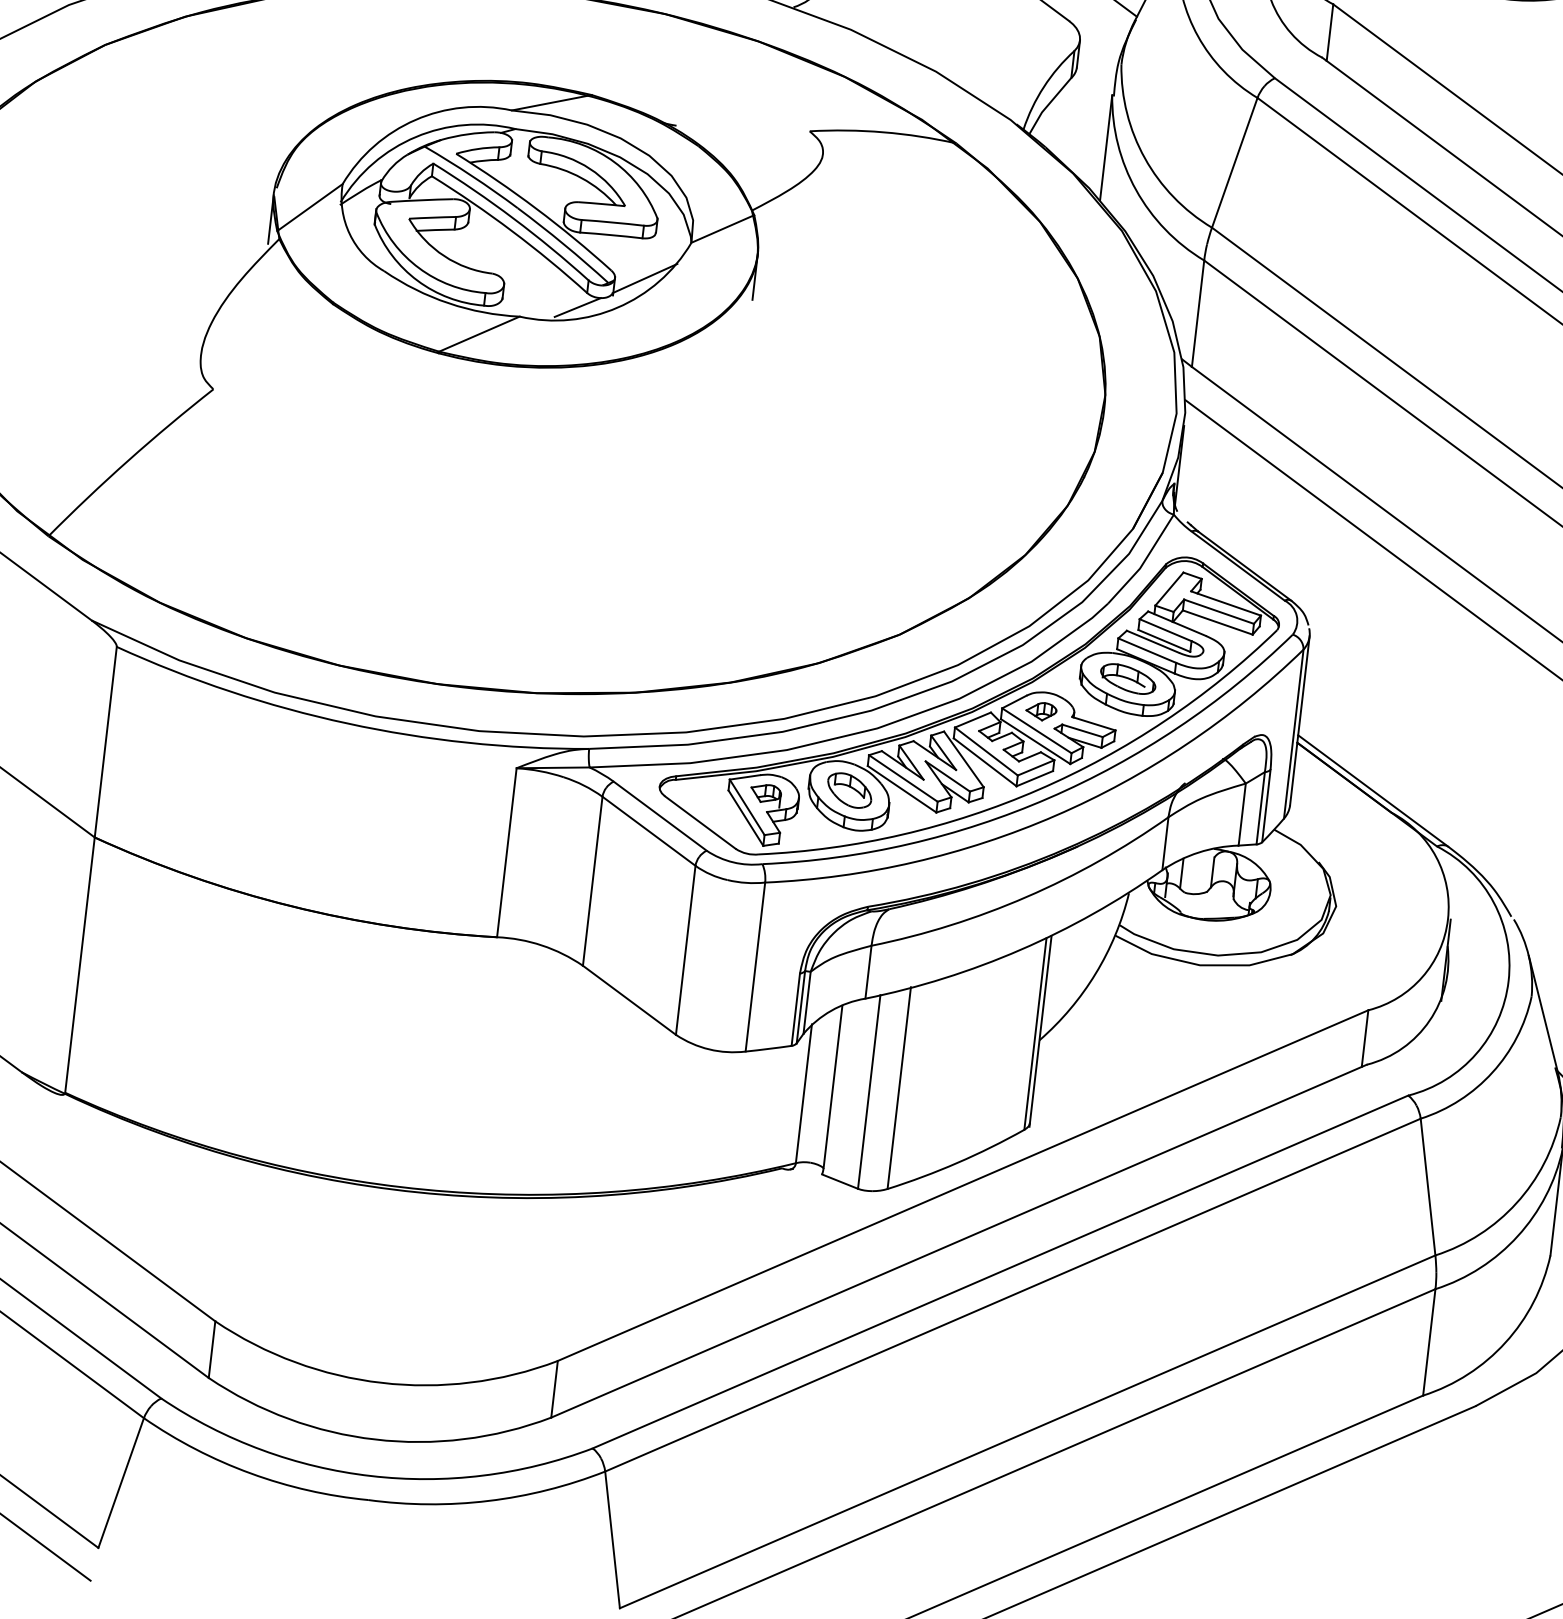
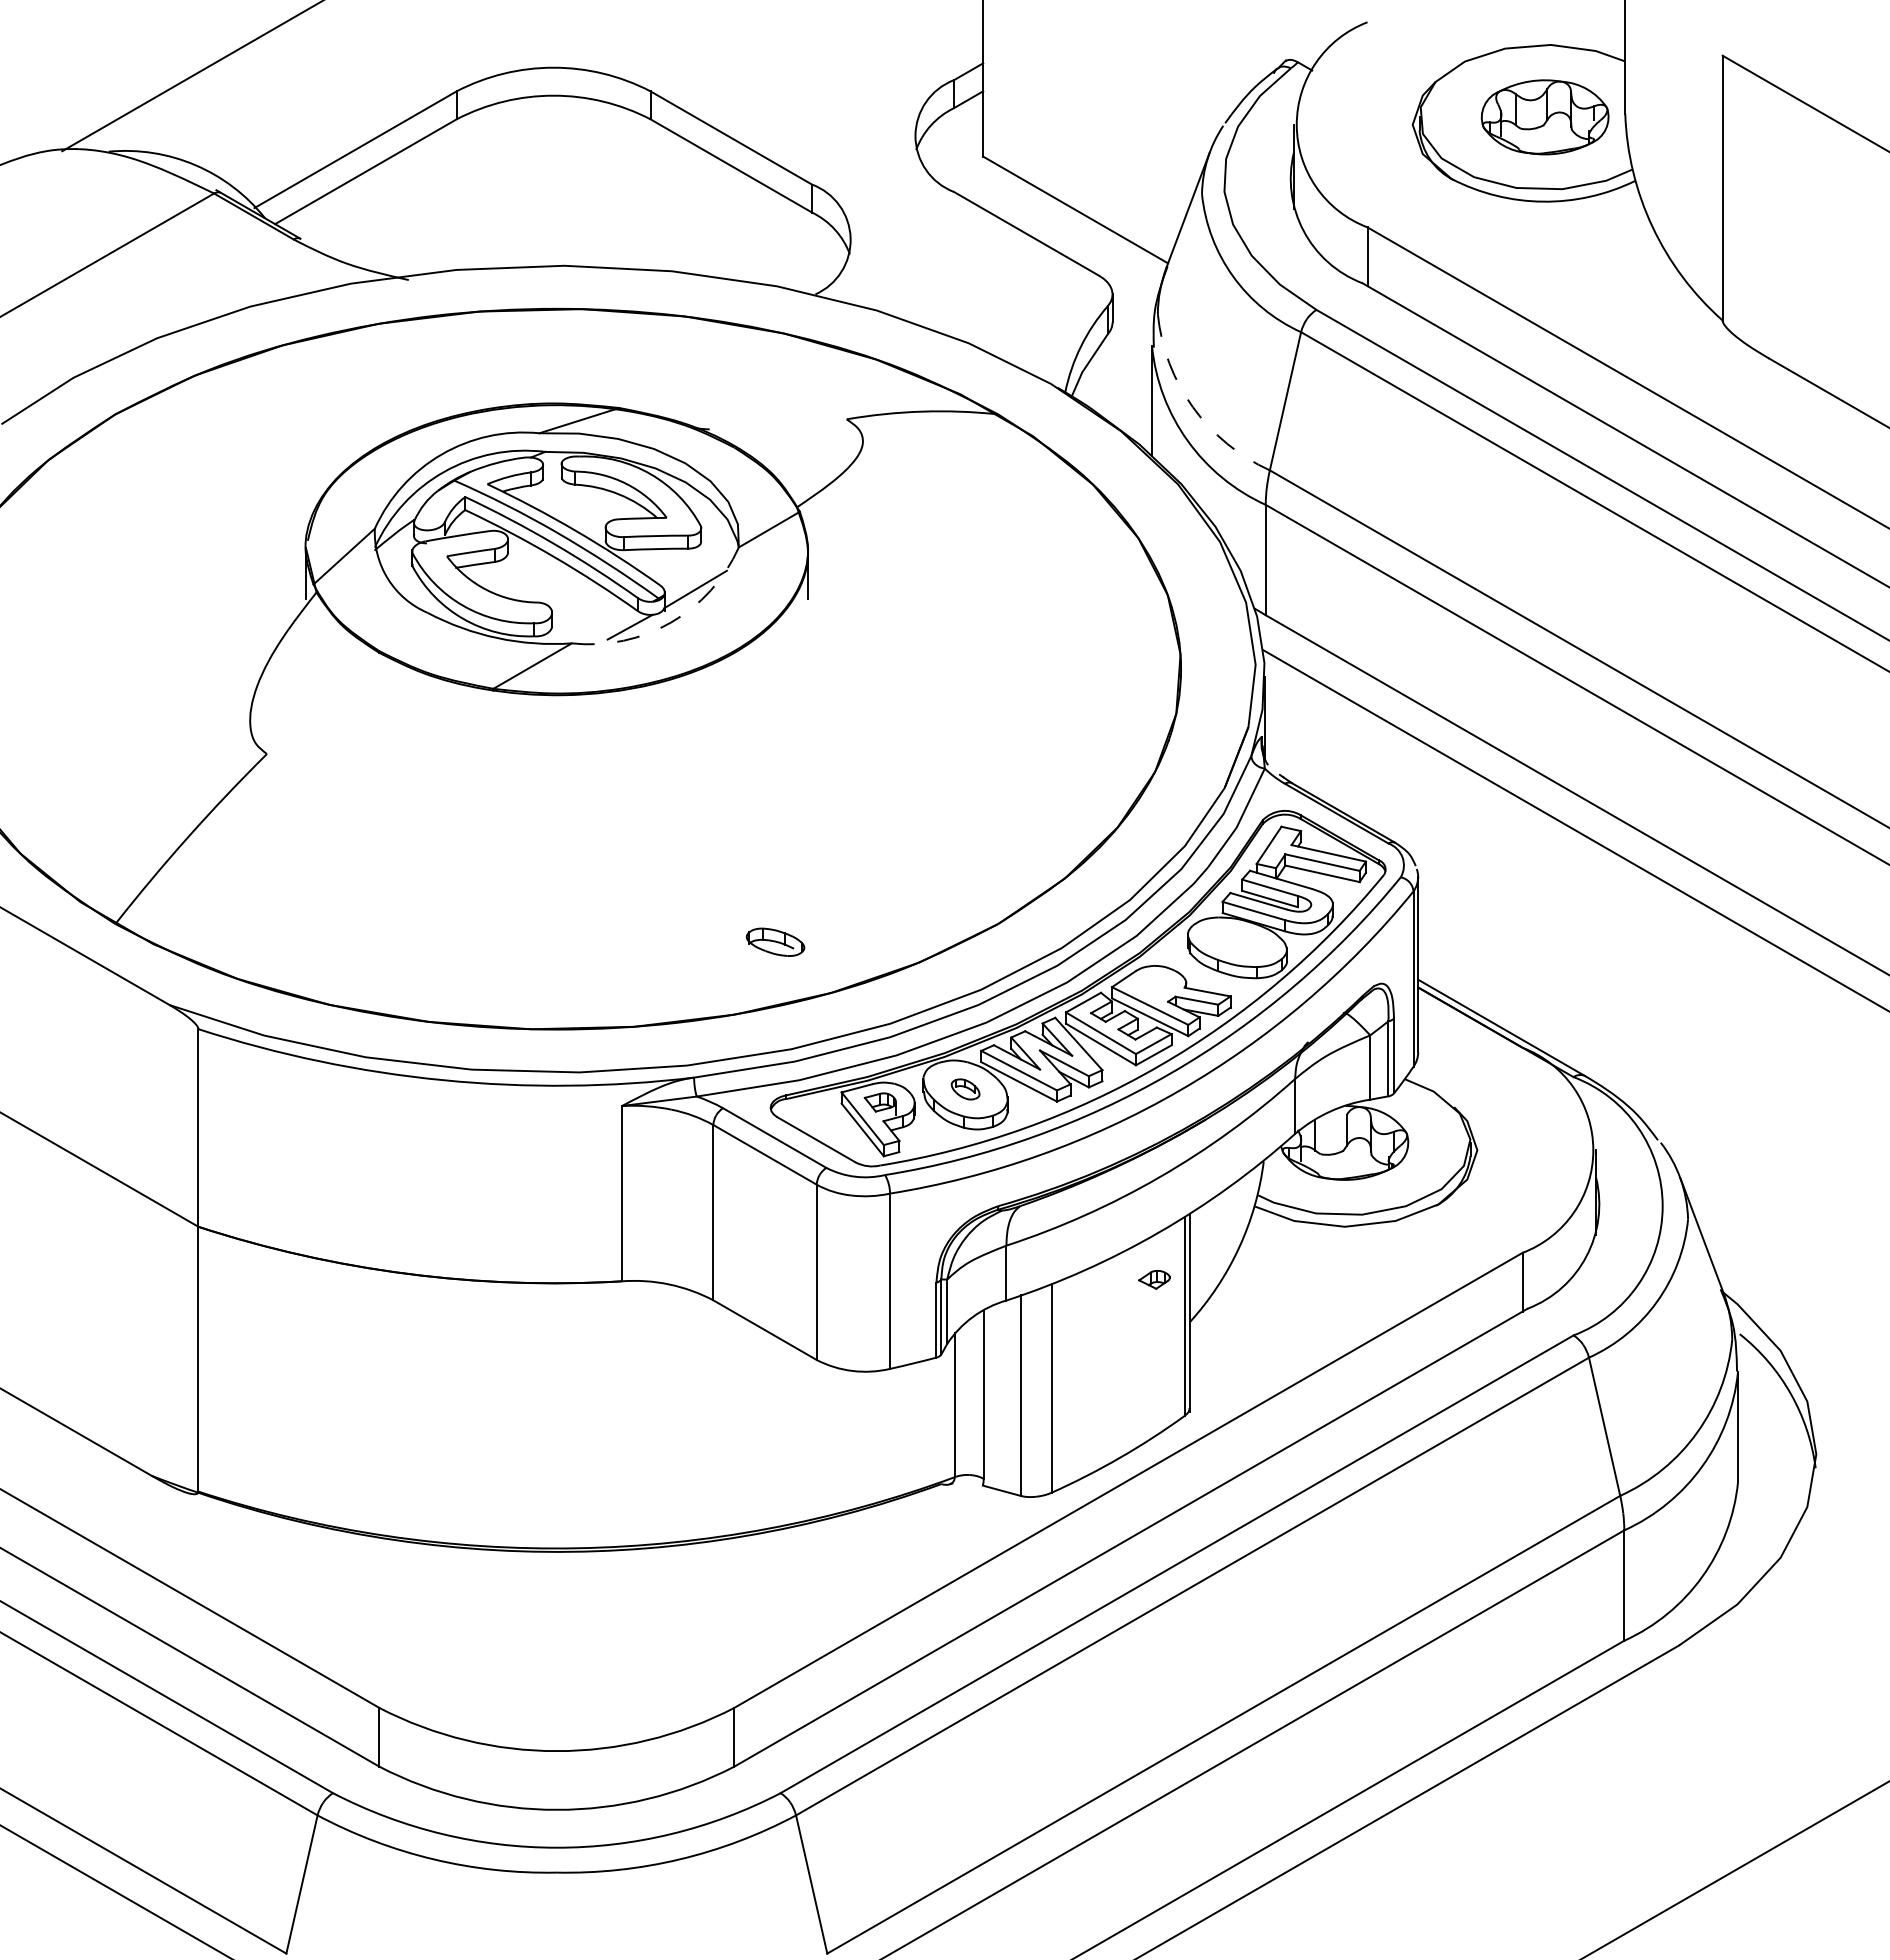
arc: (1144, 158) -> (1192, 407), solid -> dashed
arc: (617, 307) -> (670, 622), solid -> dashed
part: (1128, 678) -> (775, 941), moved
part: (1041, 711) -> (1154, 1279), moved
part: (849, 790) -> (965, 1089), size x0.6

